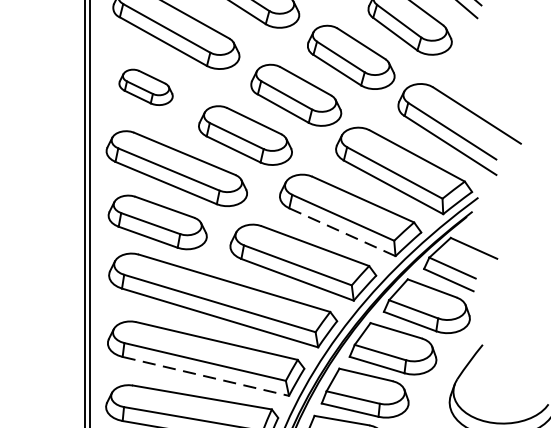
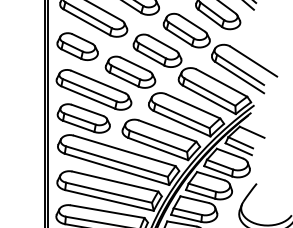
part: (145, 87) -> (77, 46), size x1.43
line: (343, 231) -> (182, 123), dashed -> solid
line: (205, 376) -> (109, 200), dashed -> solid

